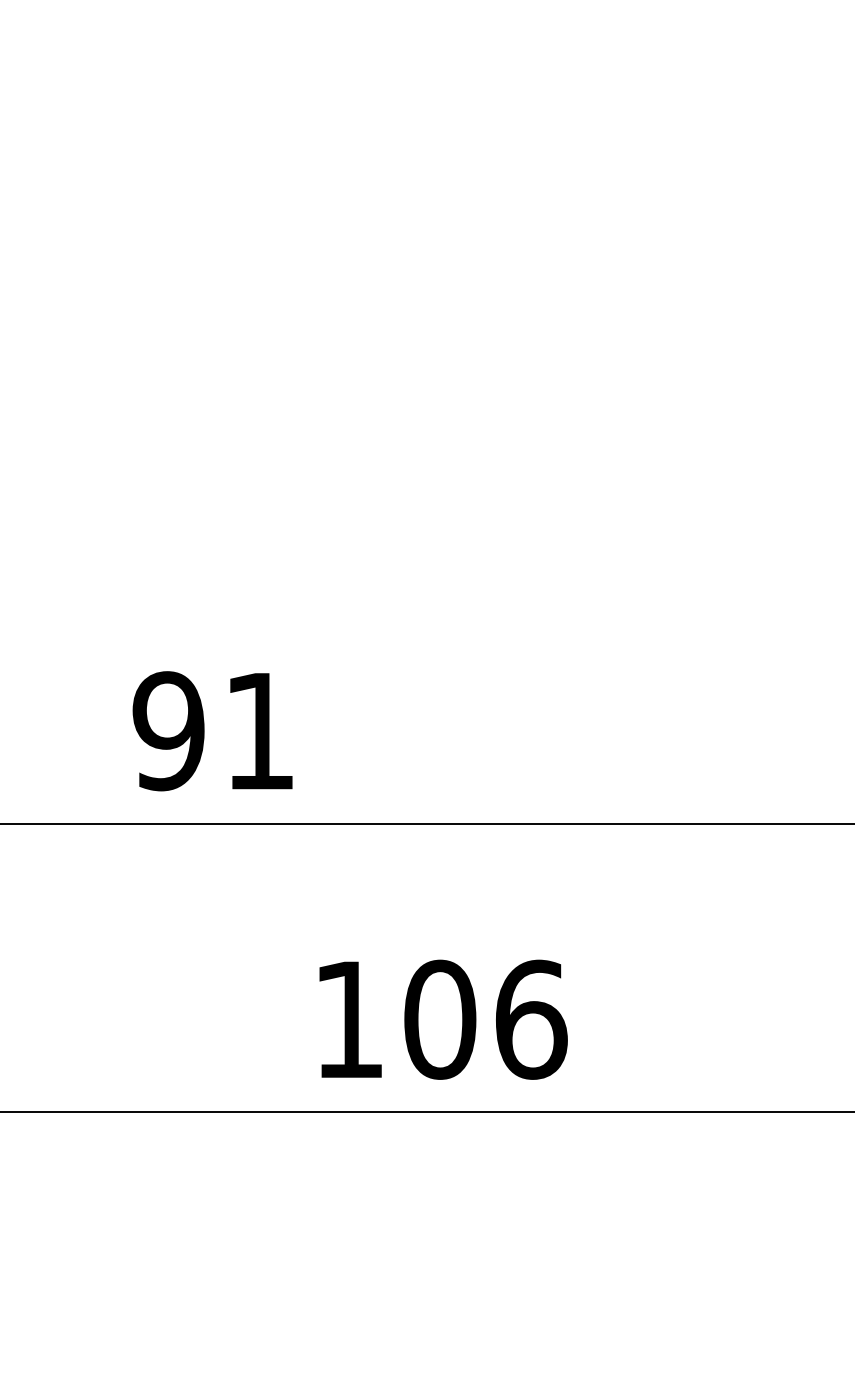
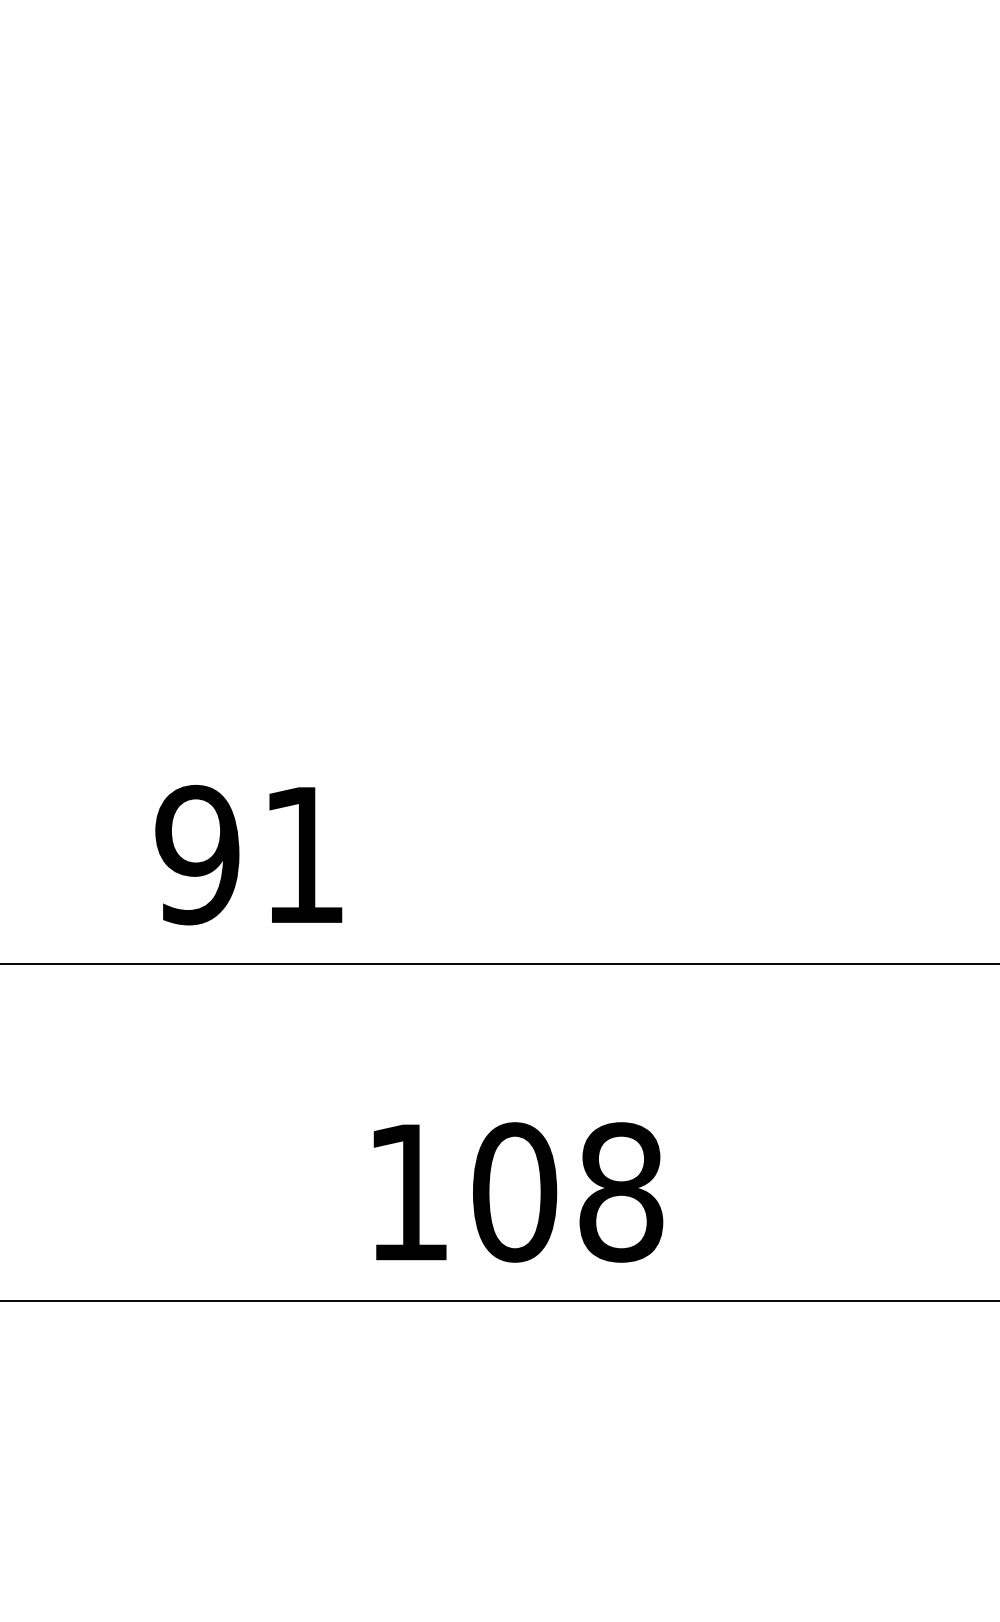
text: (531, 1019) -> (621, 1192), 106 -> 108

